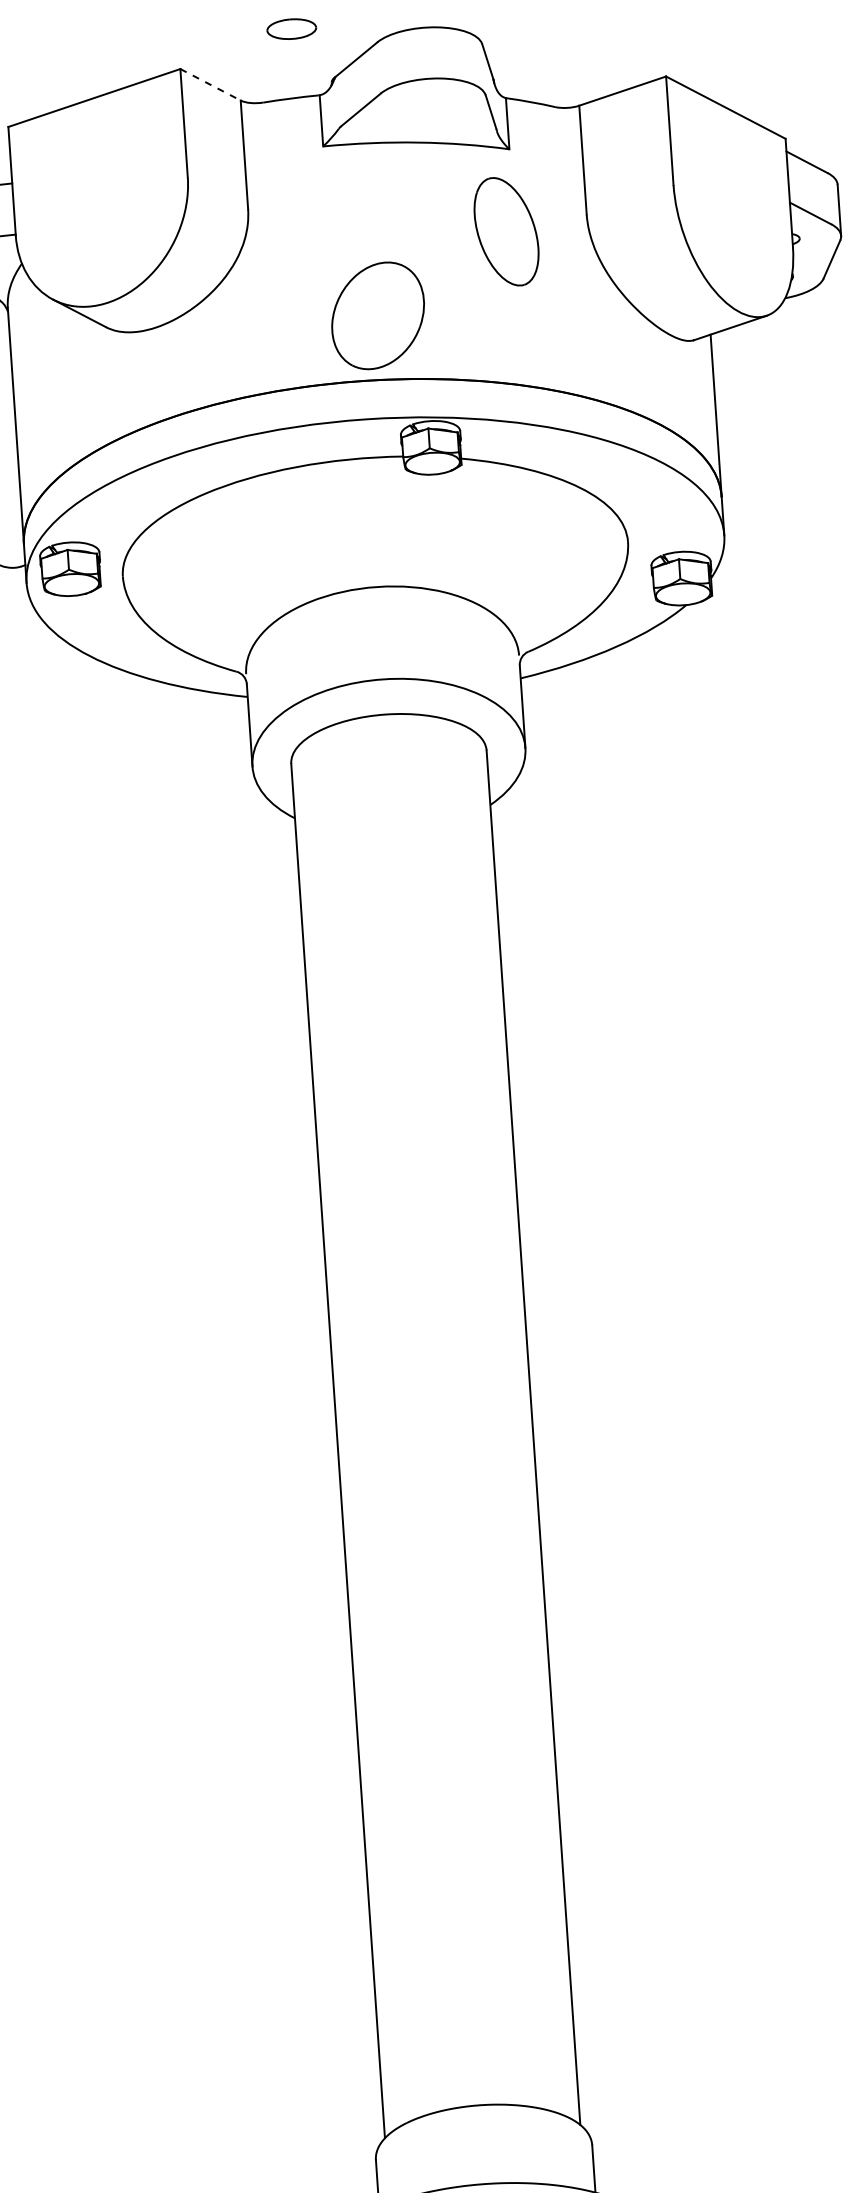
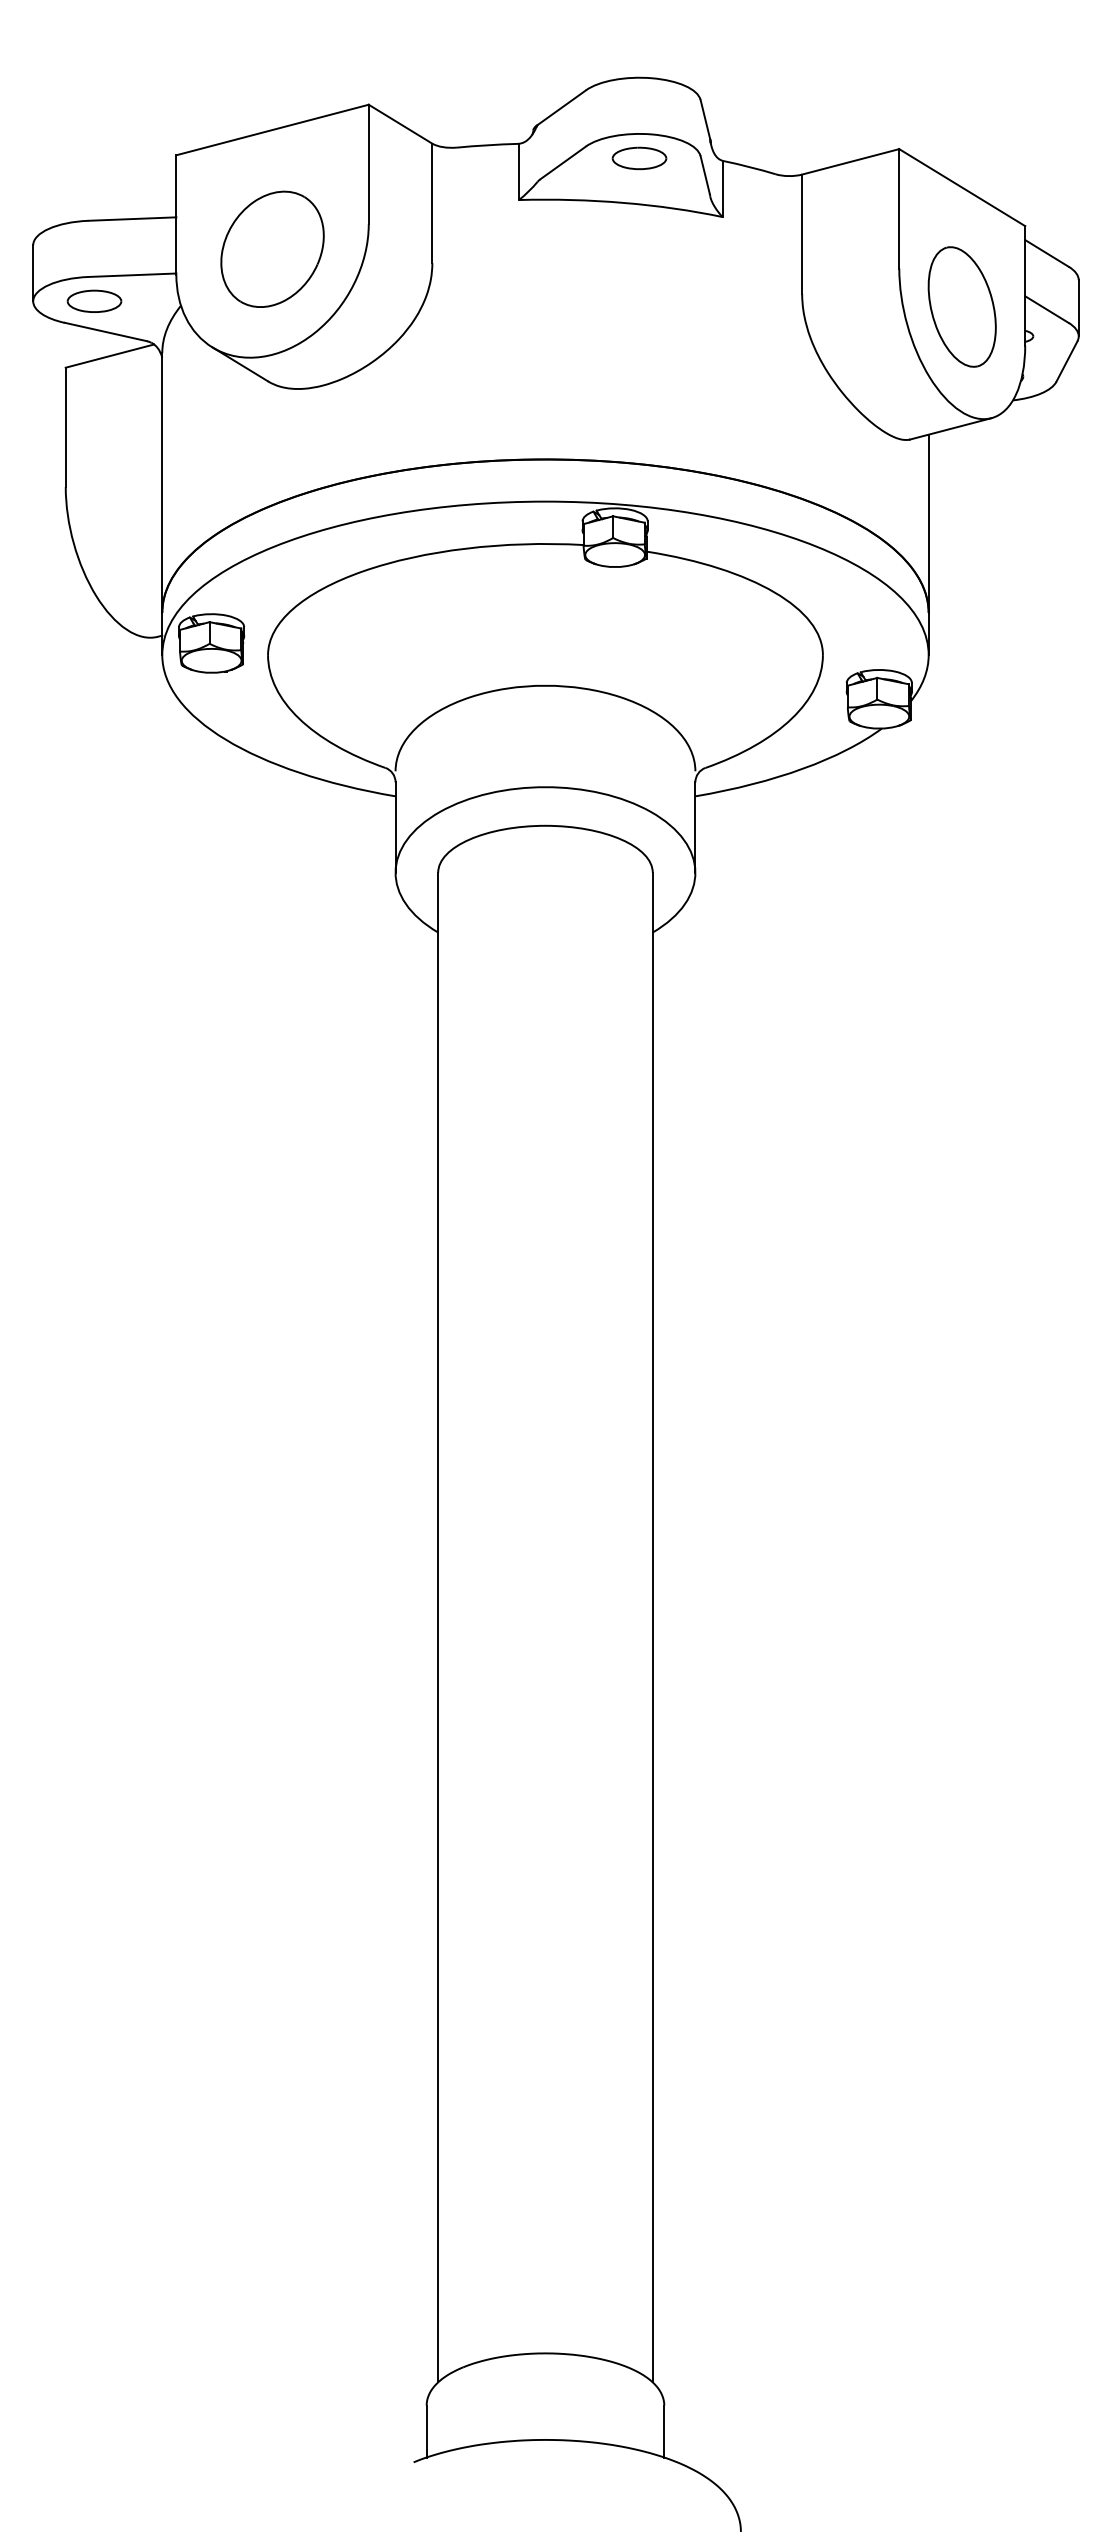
part: (291, 29) -> (639, 158), moved
line: (210, 85) -> (400, 124), dashed -> solid
part: (505, 231) -> (961, 306), moved
part: (378, 315) -> (272, 248), moved

